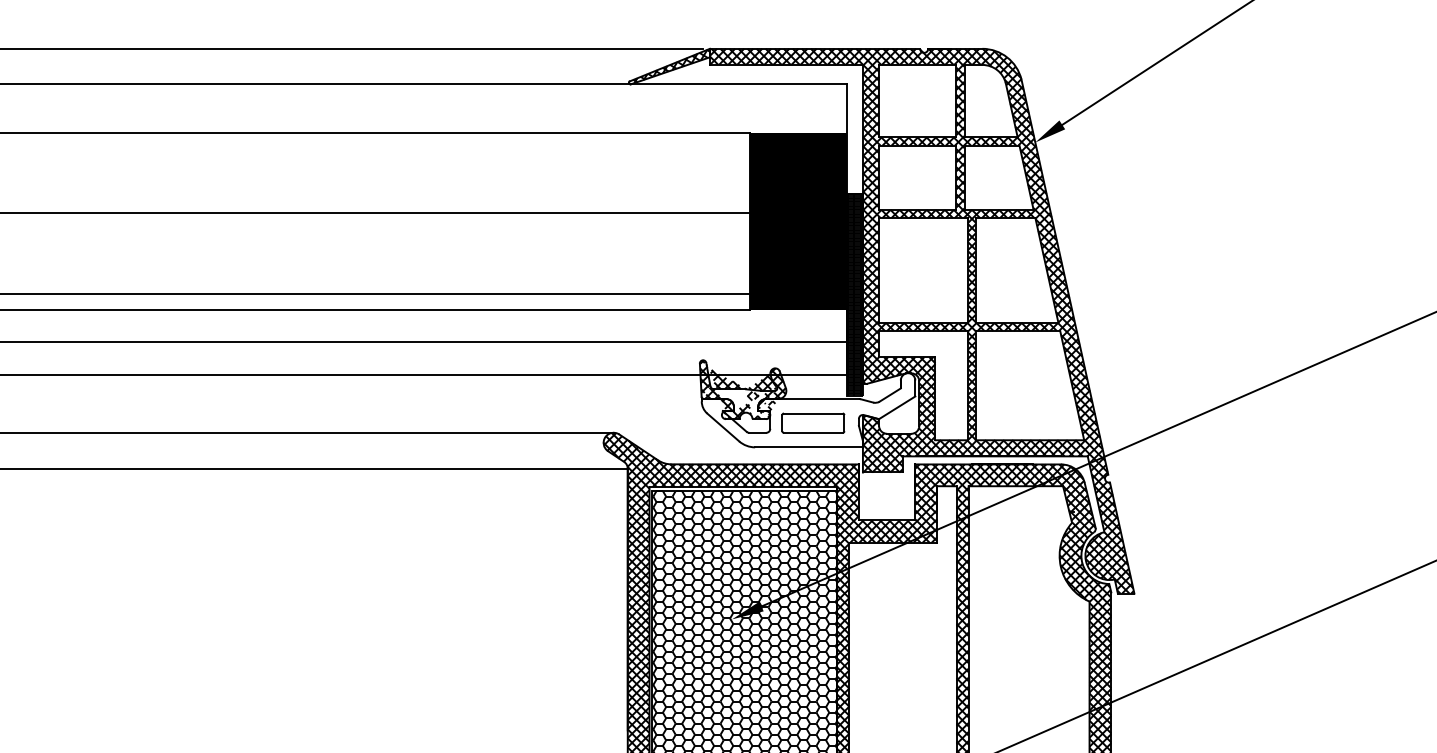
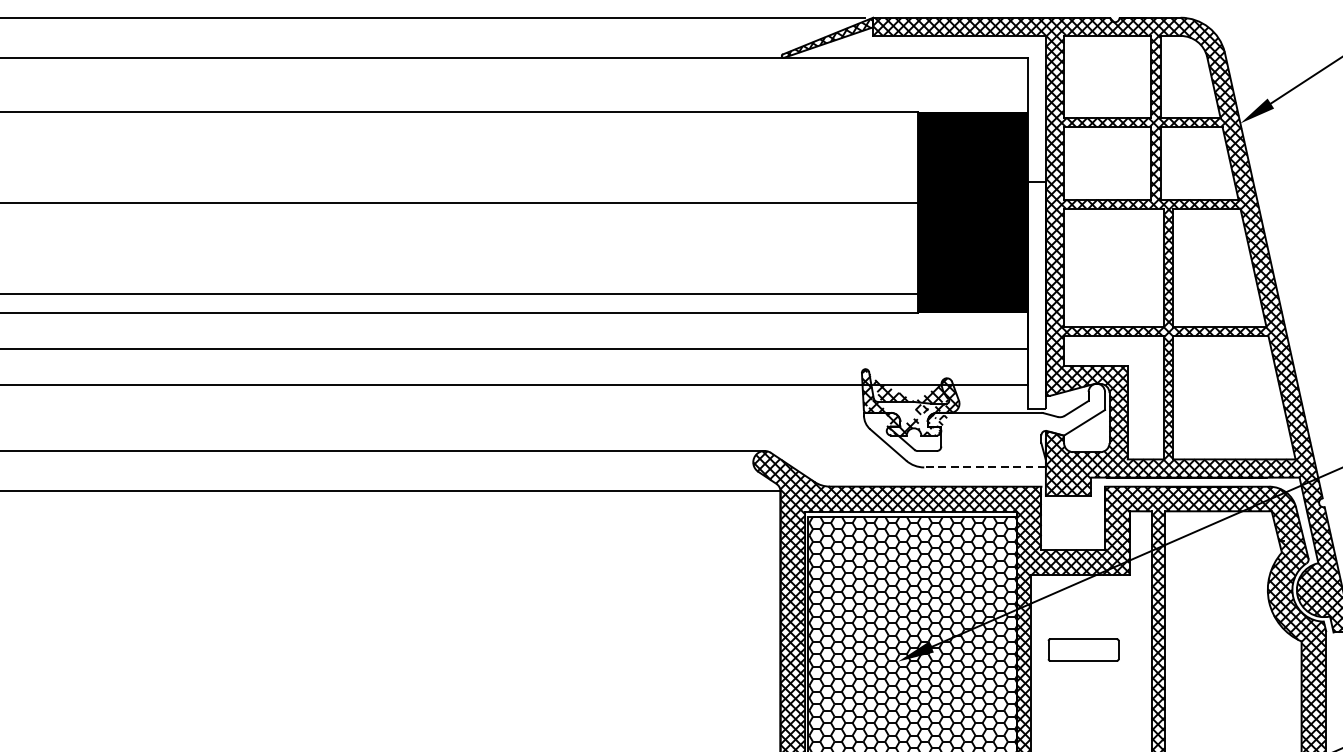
hatch: (854, 294) -> (1036, 294), removed
part: (813, 422) -> (1083, 649), moved
line: (809, 447) -> (985, 467), solid -> dashed

